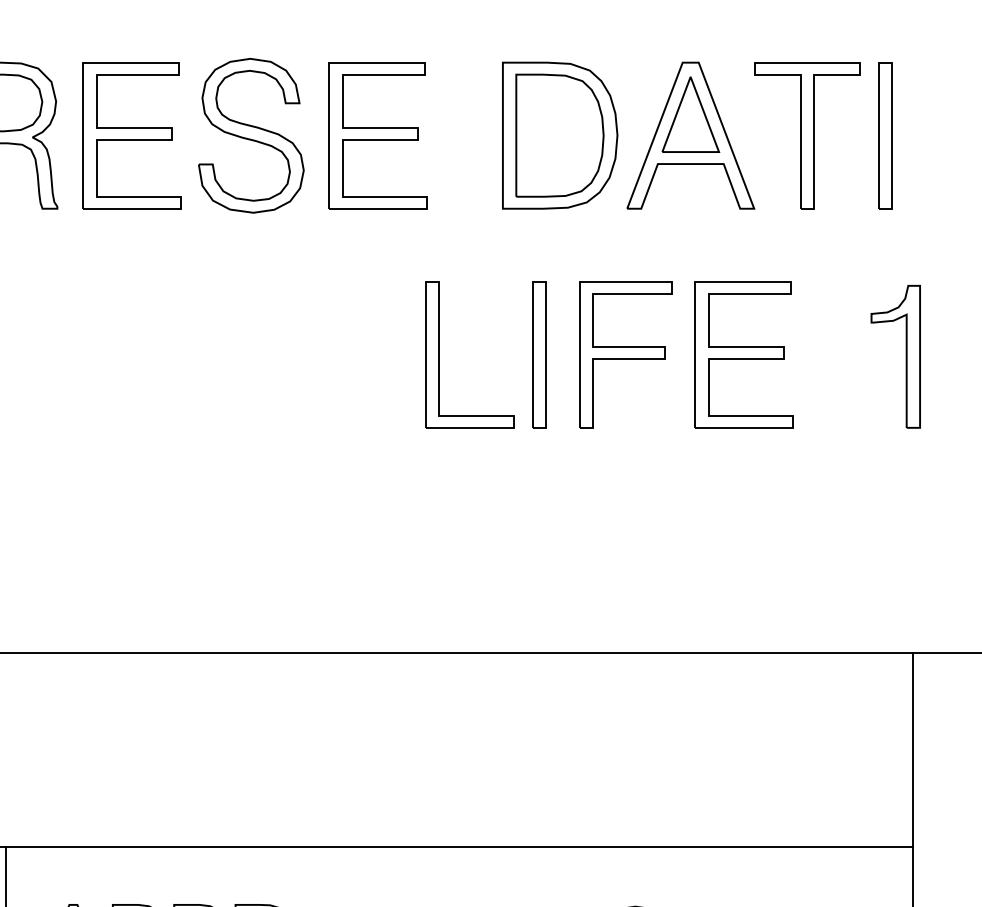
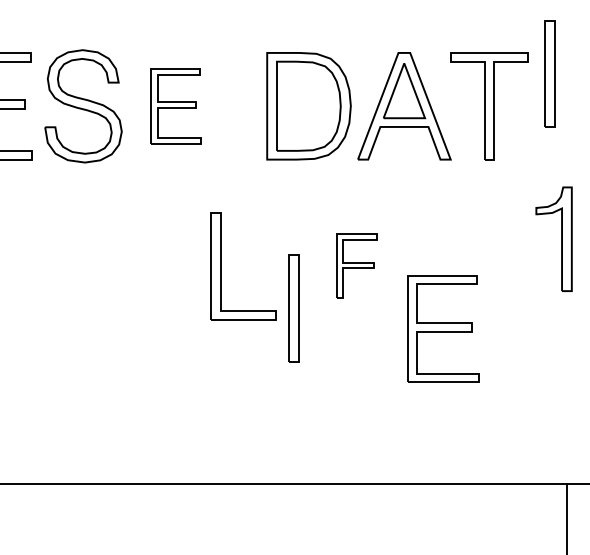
part: (377, 135) -> (175, 106), size x0.7
part: (885, 135) -> (550, 74), moved
part: (539, 354) -> (293, 308), moved
part: (625, 354) -> (356, 266), size x0.6
part: (743, 354) -> (442, 328), moved
part: (905, 356) -> (561, 239), moved

